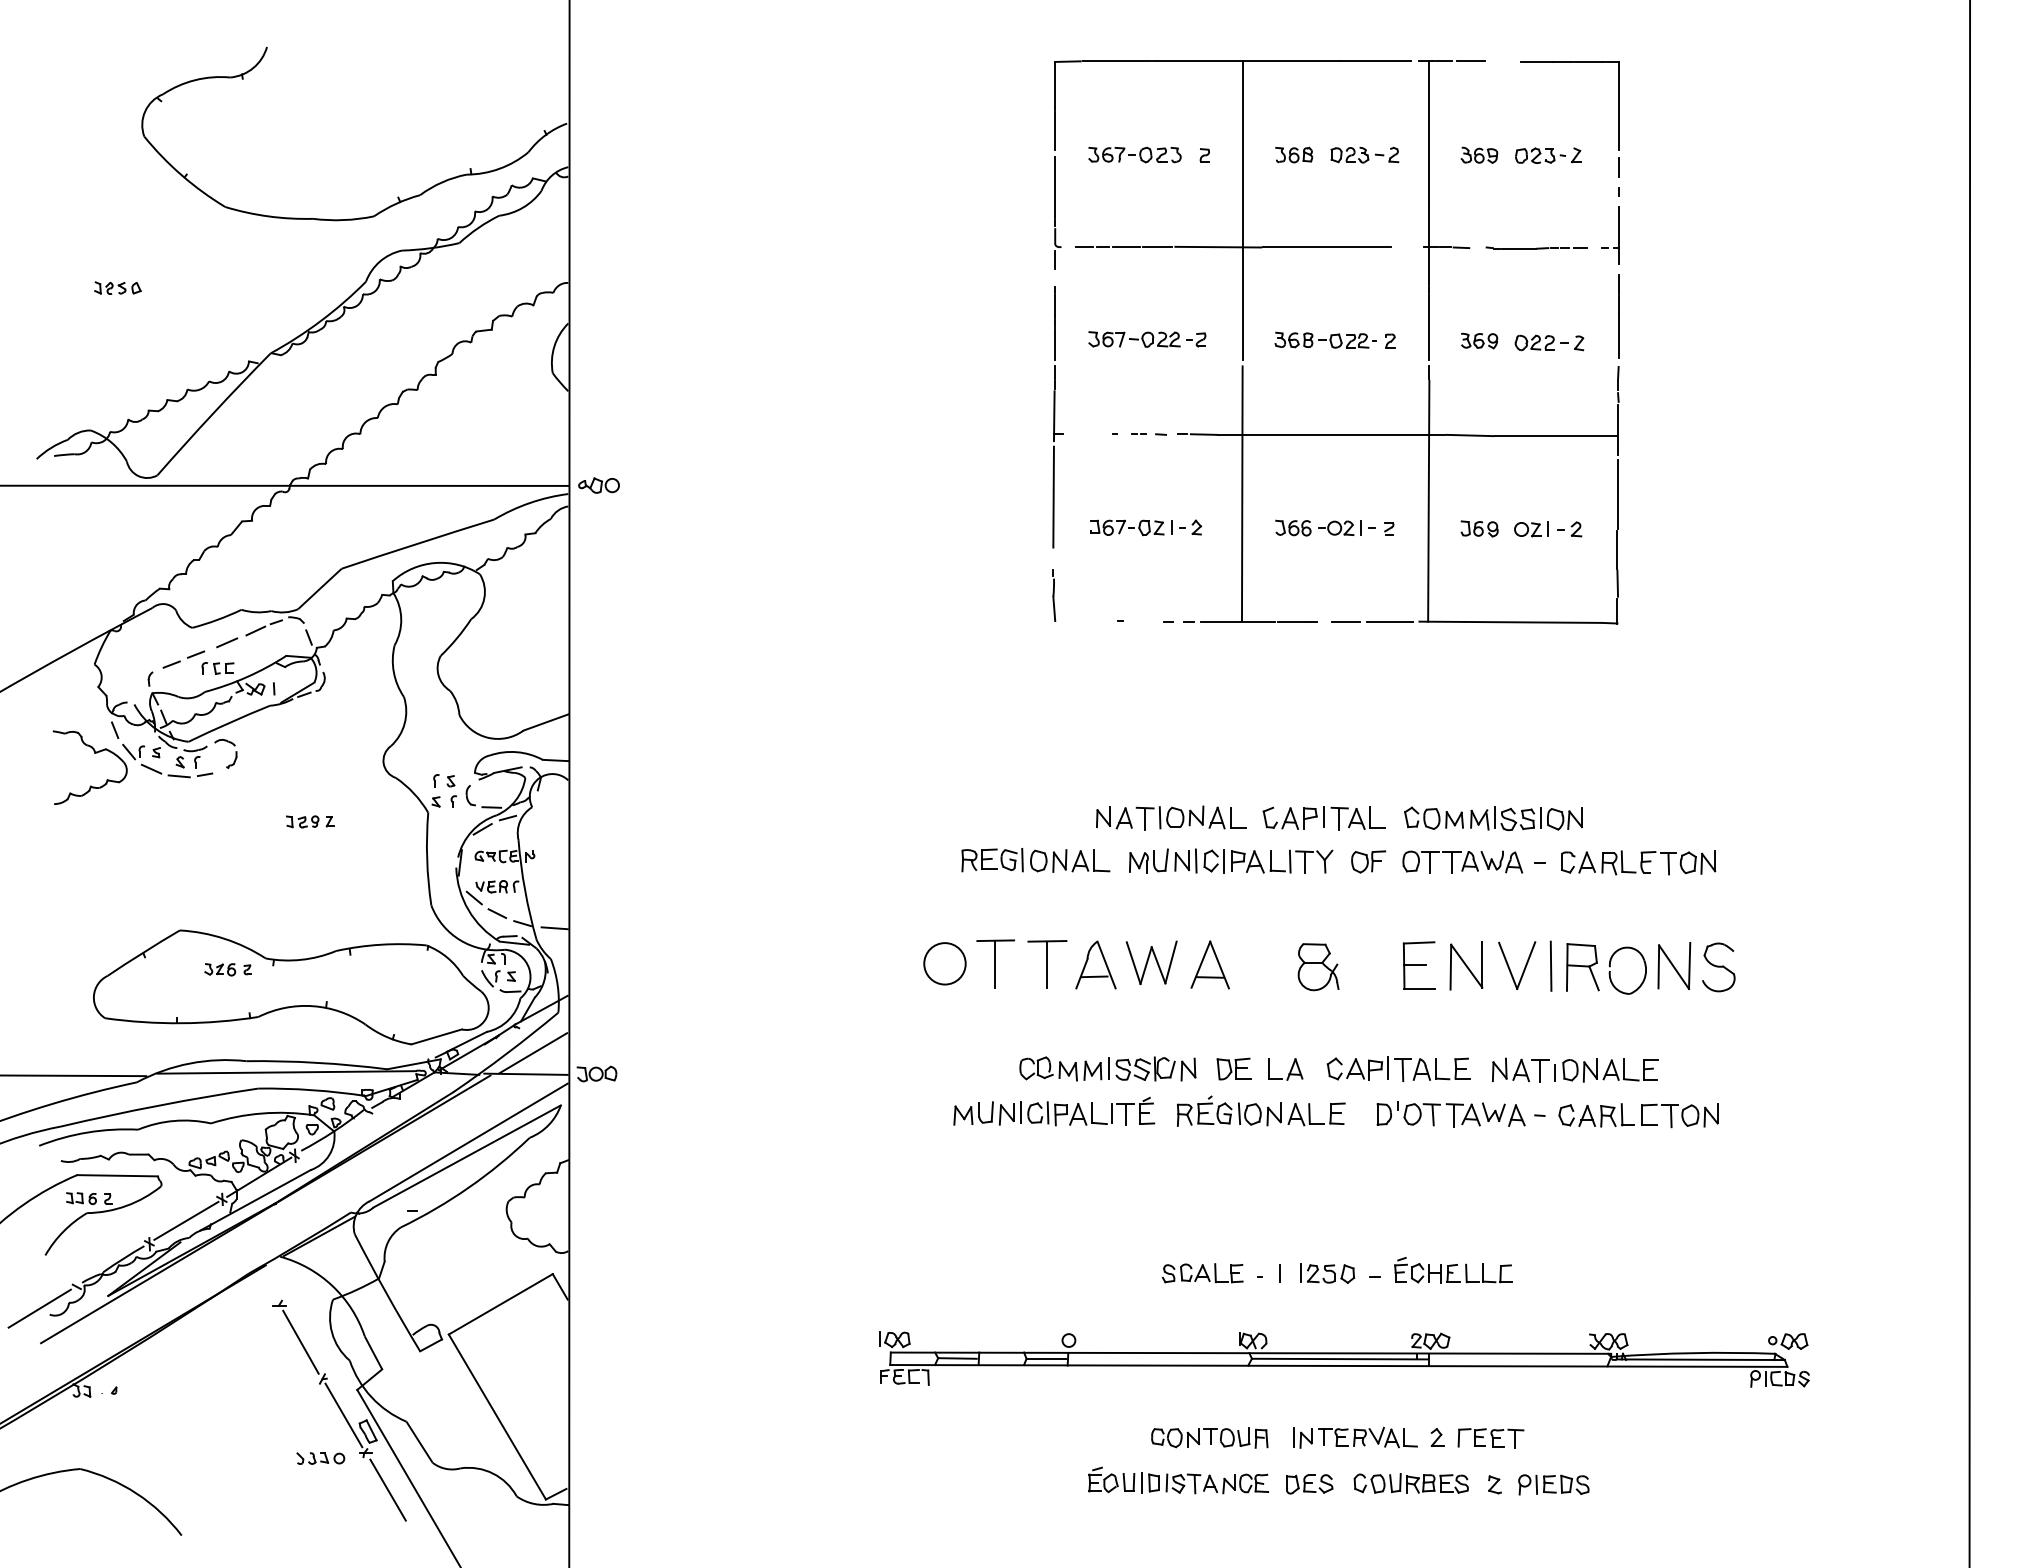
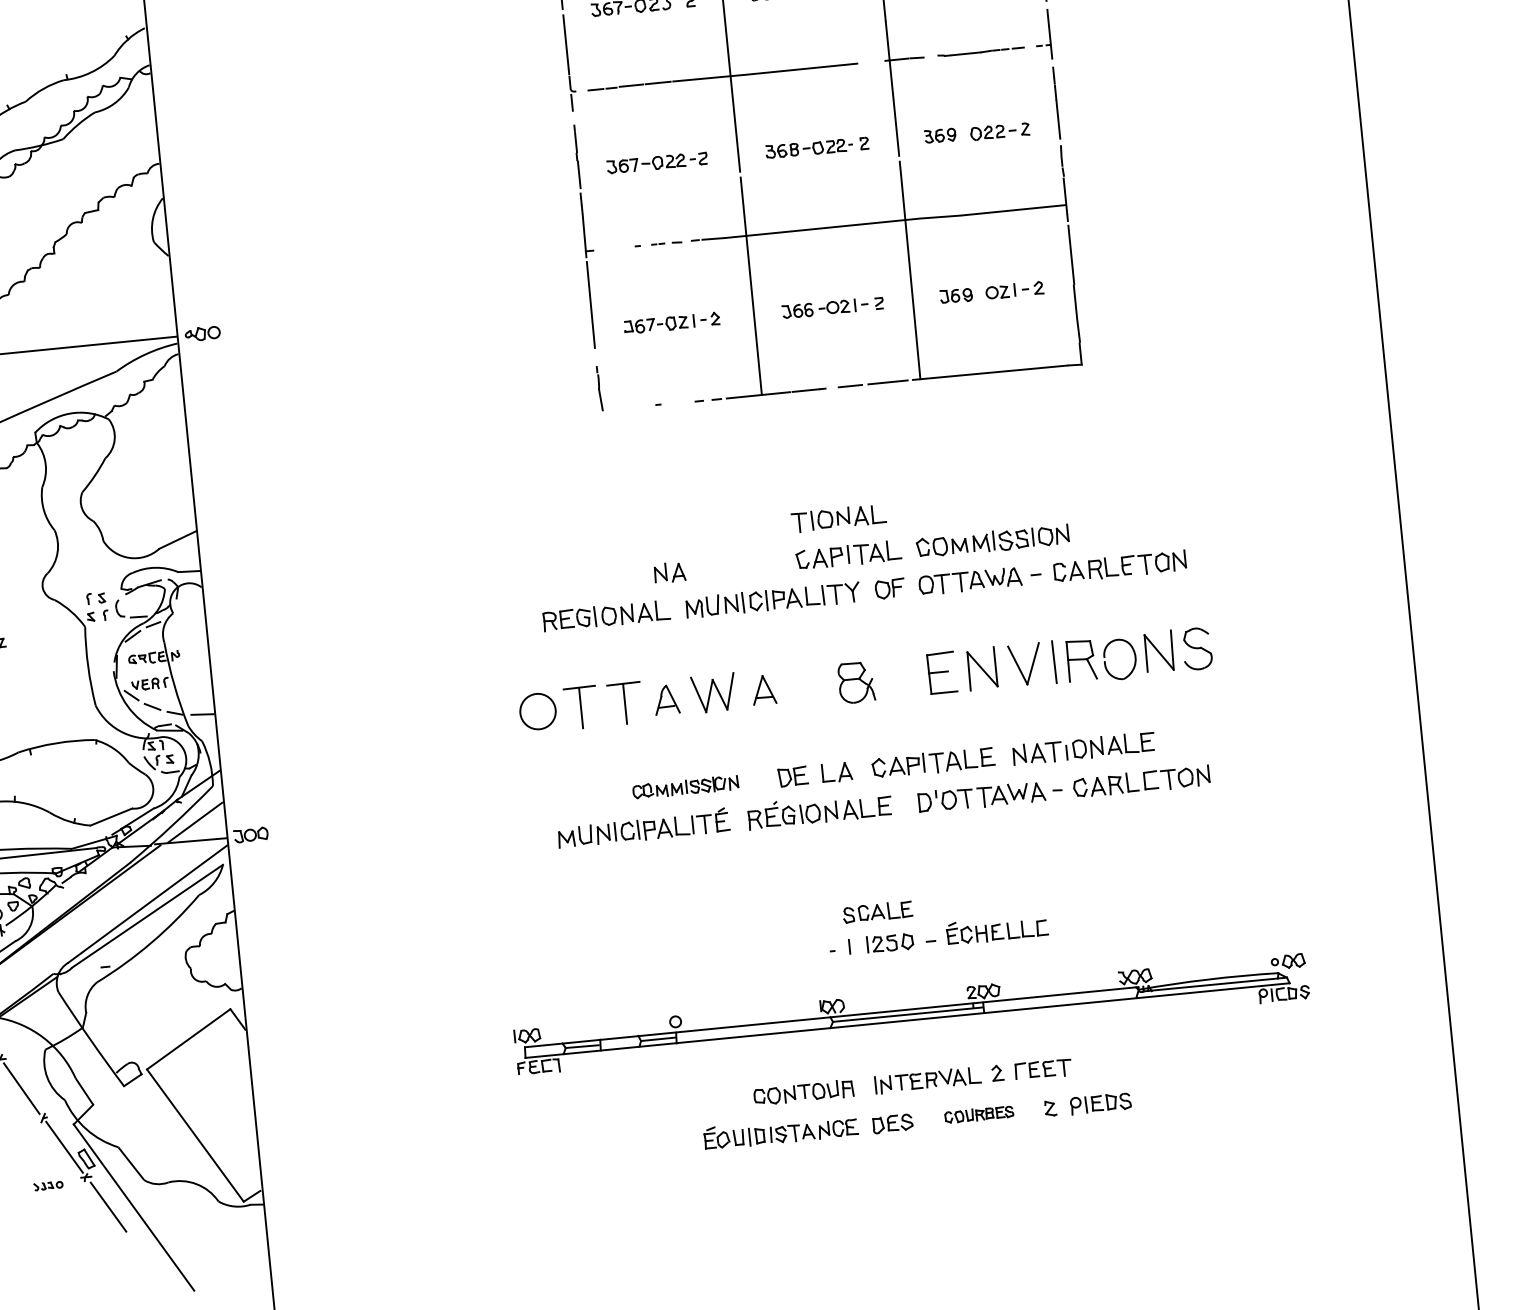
part: (1190, 817) -> (838, 517), moved
part: (1095, 964) -> (666, 699), size x0.7
part: (1209, 964) -> (763, 689), size x0.7
part: (1107, 1068) -> (685, 786), size x0.7
part: (1202, 1273) -> (877, 912), moved
part: (320, 1458) -> (48, 1185), size x0.7
part: (1410, 1483) -> (978, 1114), size x0.7

